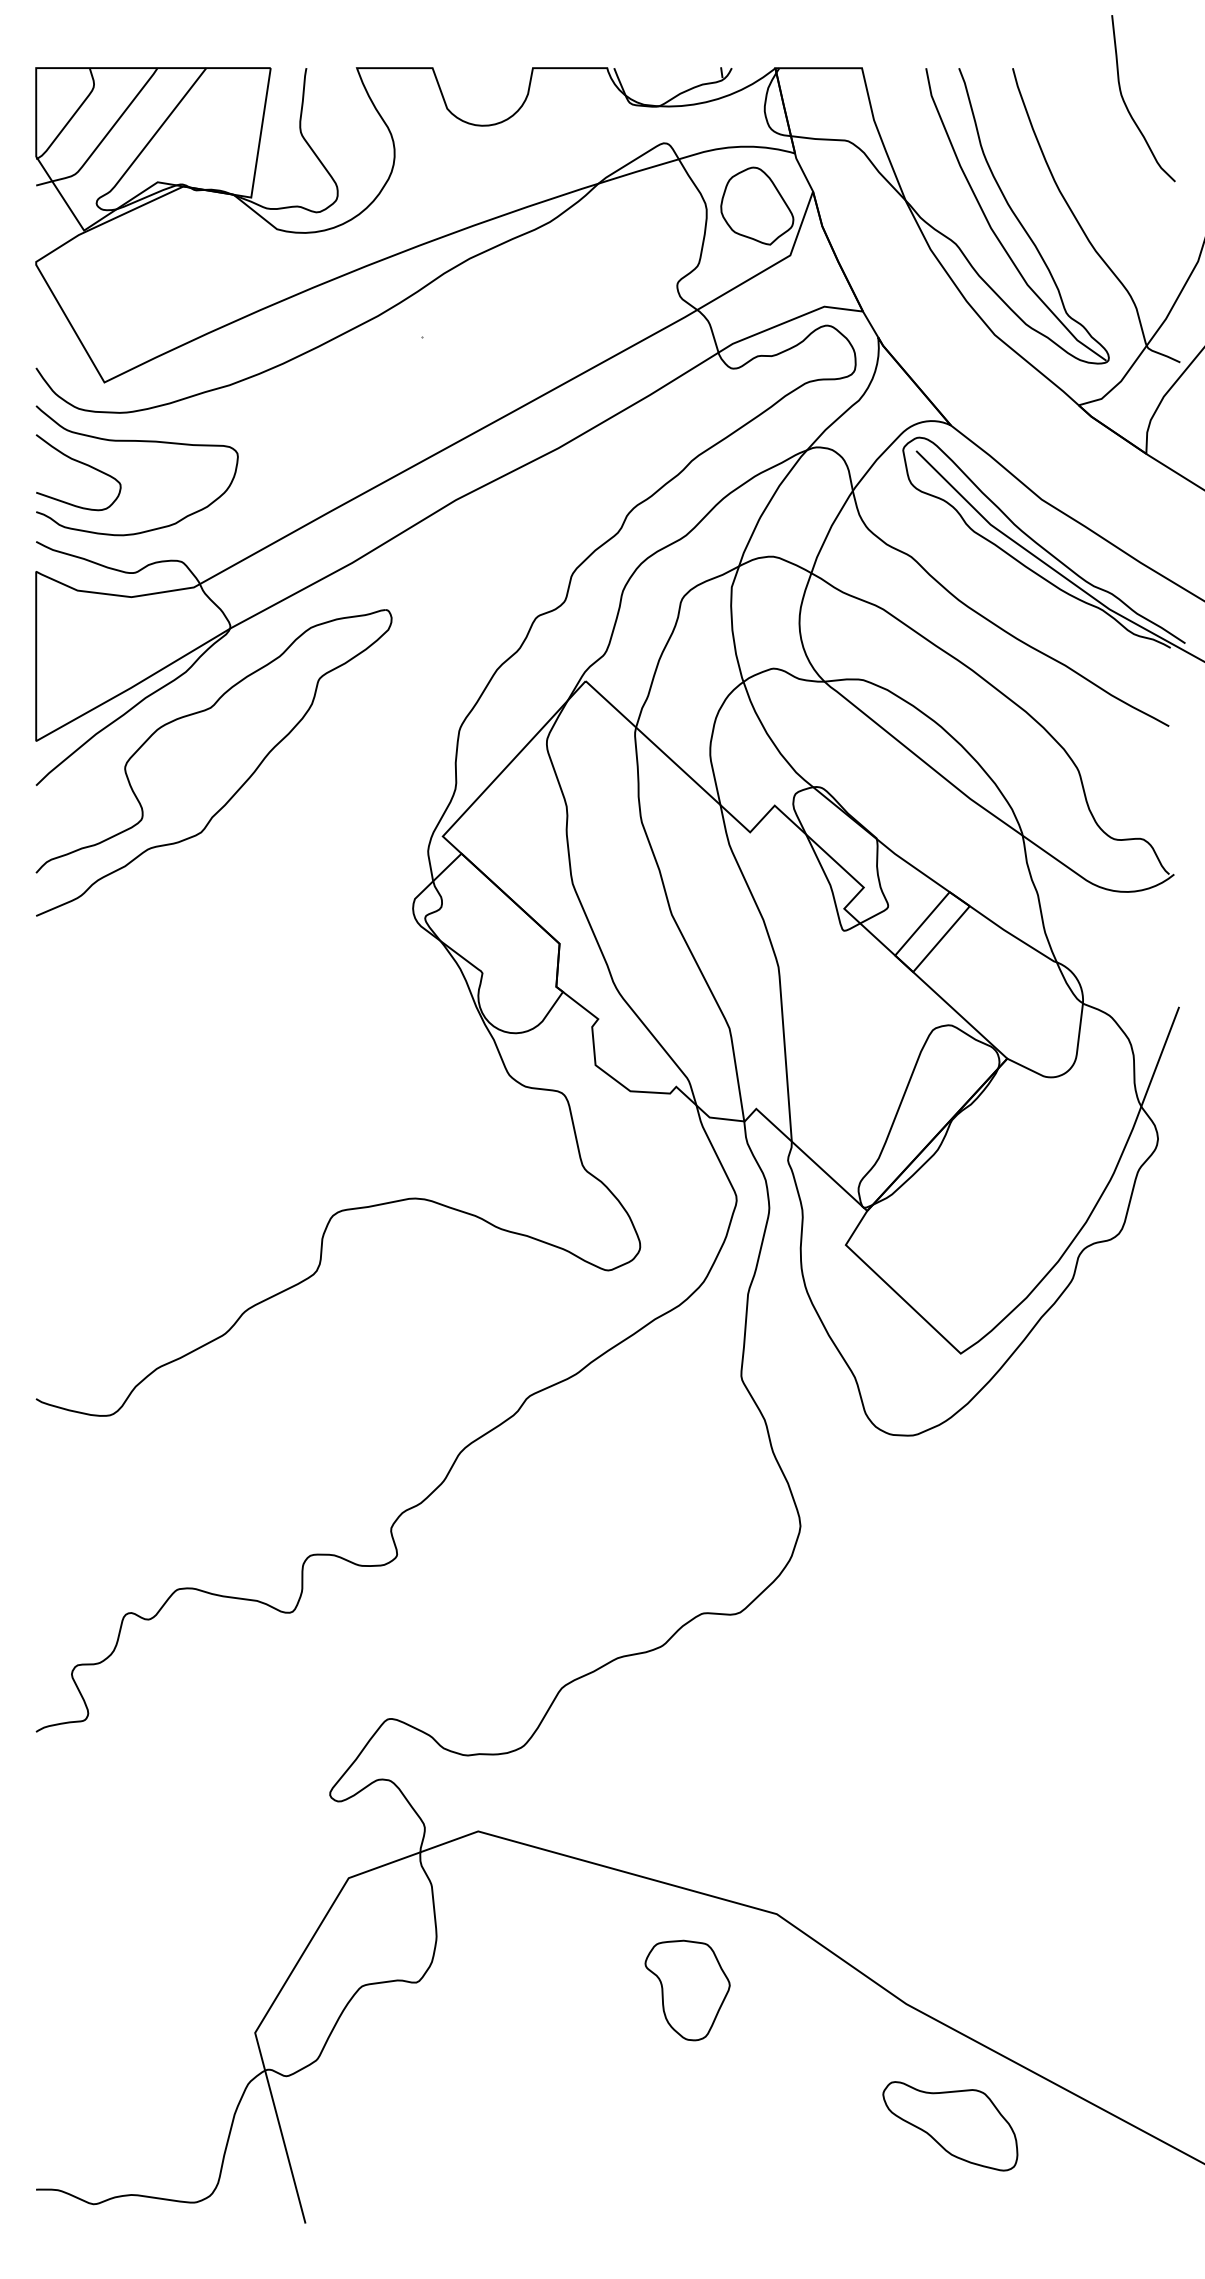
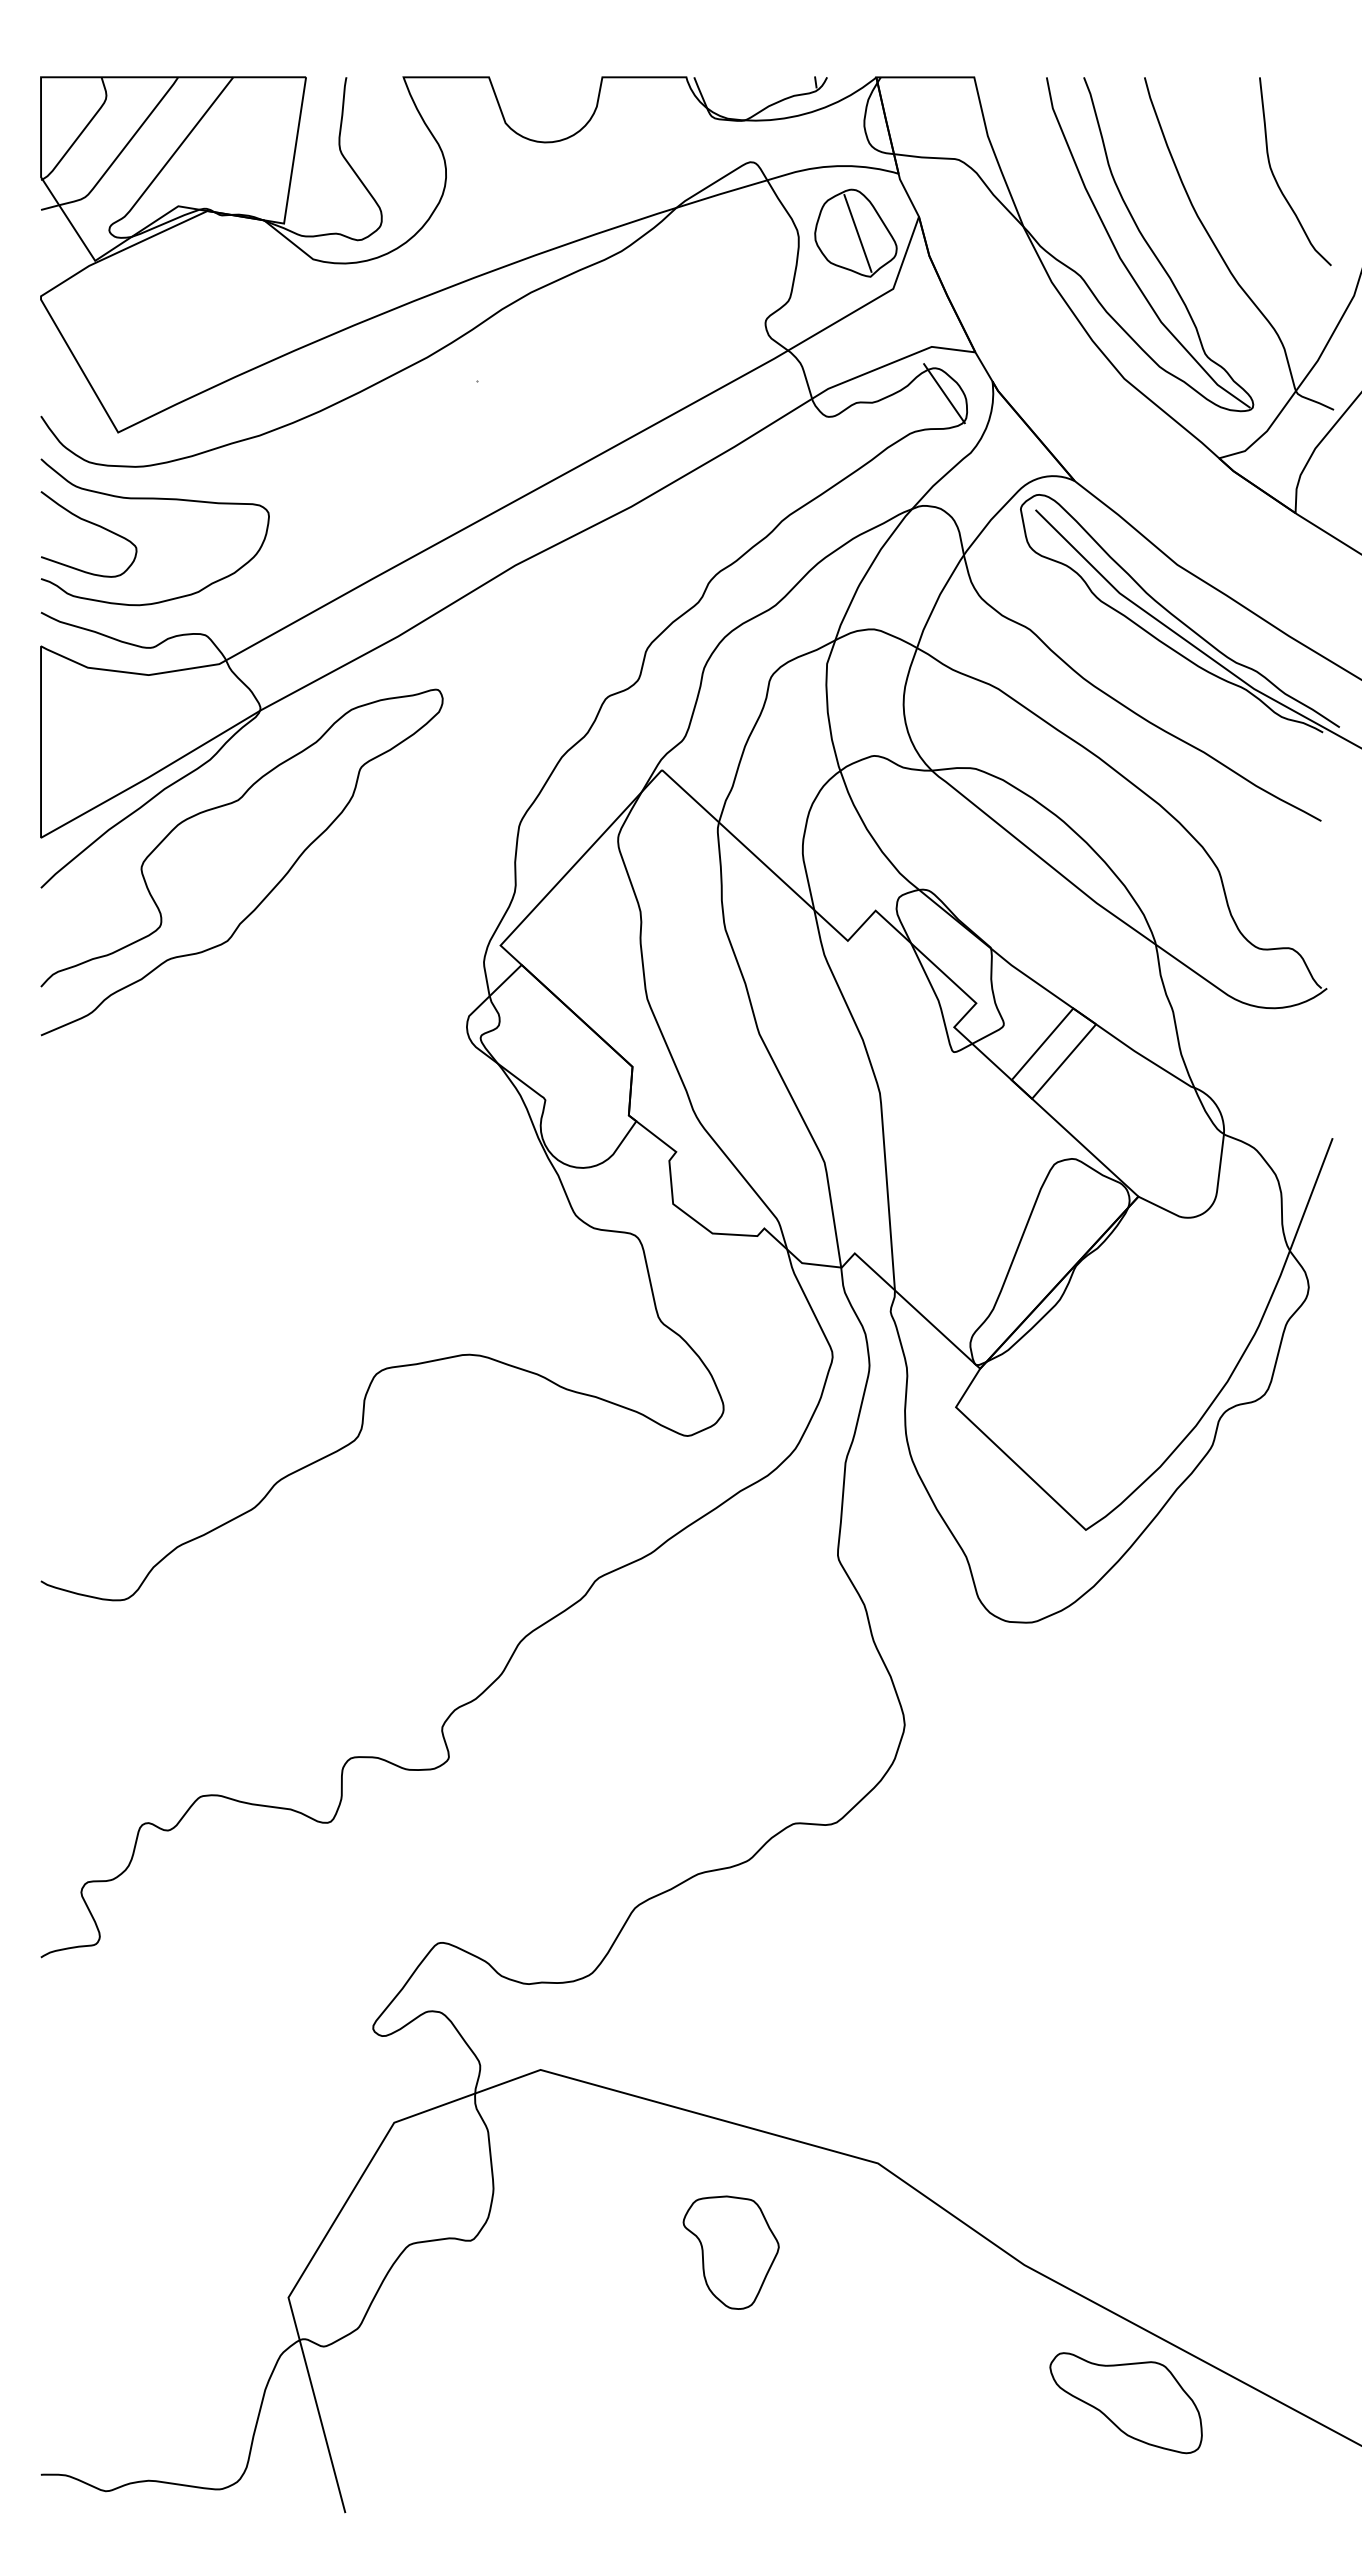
curve: (1127, 107) -> (1277, 181), moved
line: (758, 206) -> (857, 233), added
line: (835, 347) -> (944, 393), added
part: (687, 1990) -> (730, 2252), moved
part: (949, 2126) -> (1125, 2403), moved

